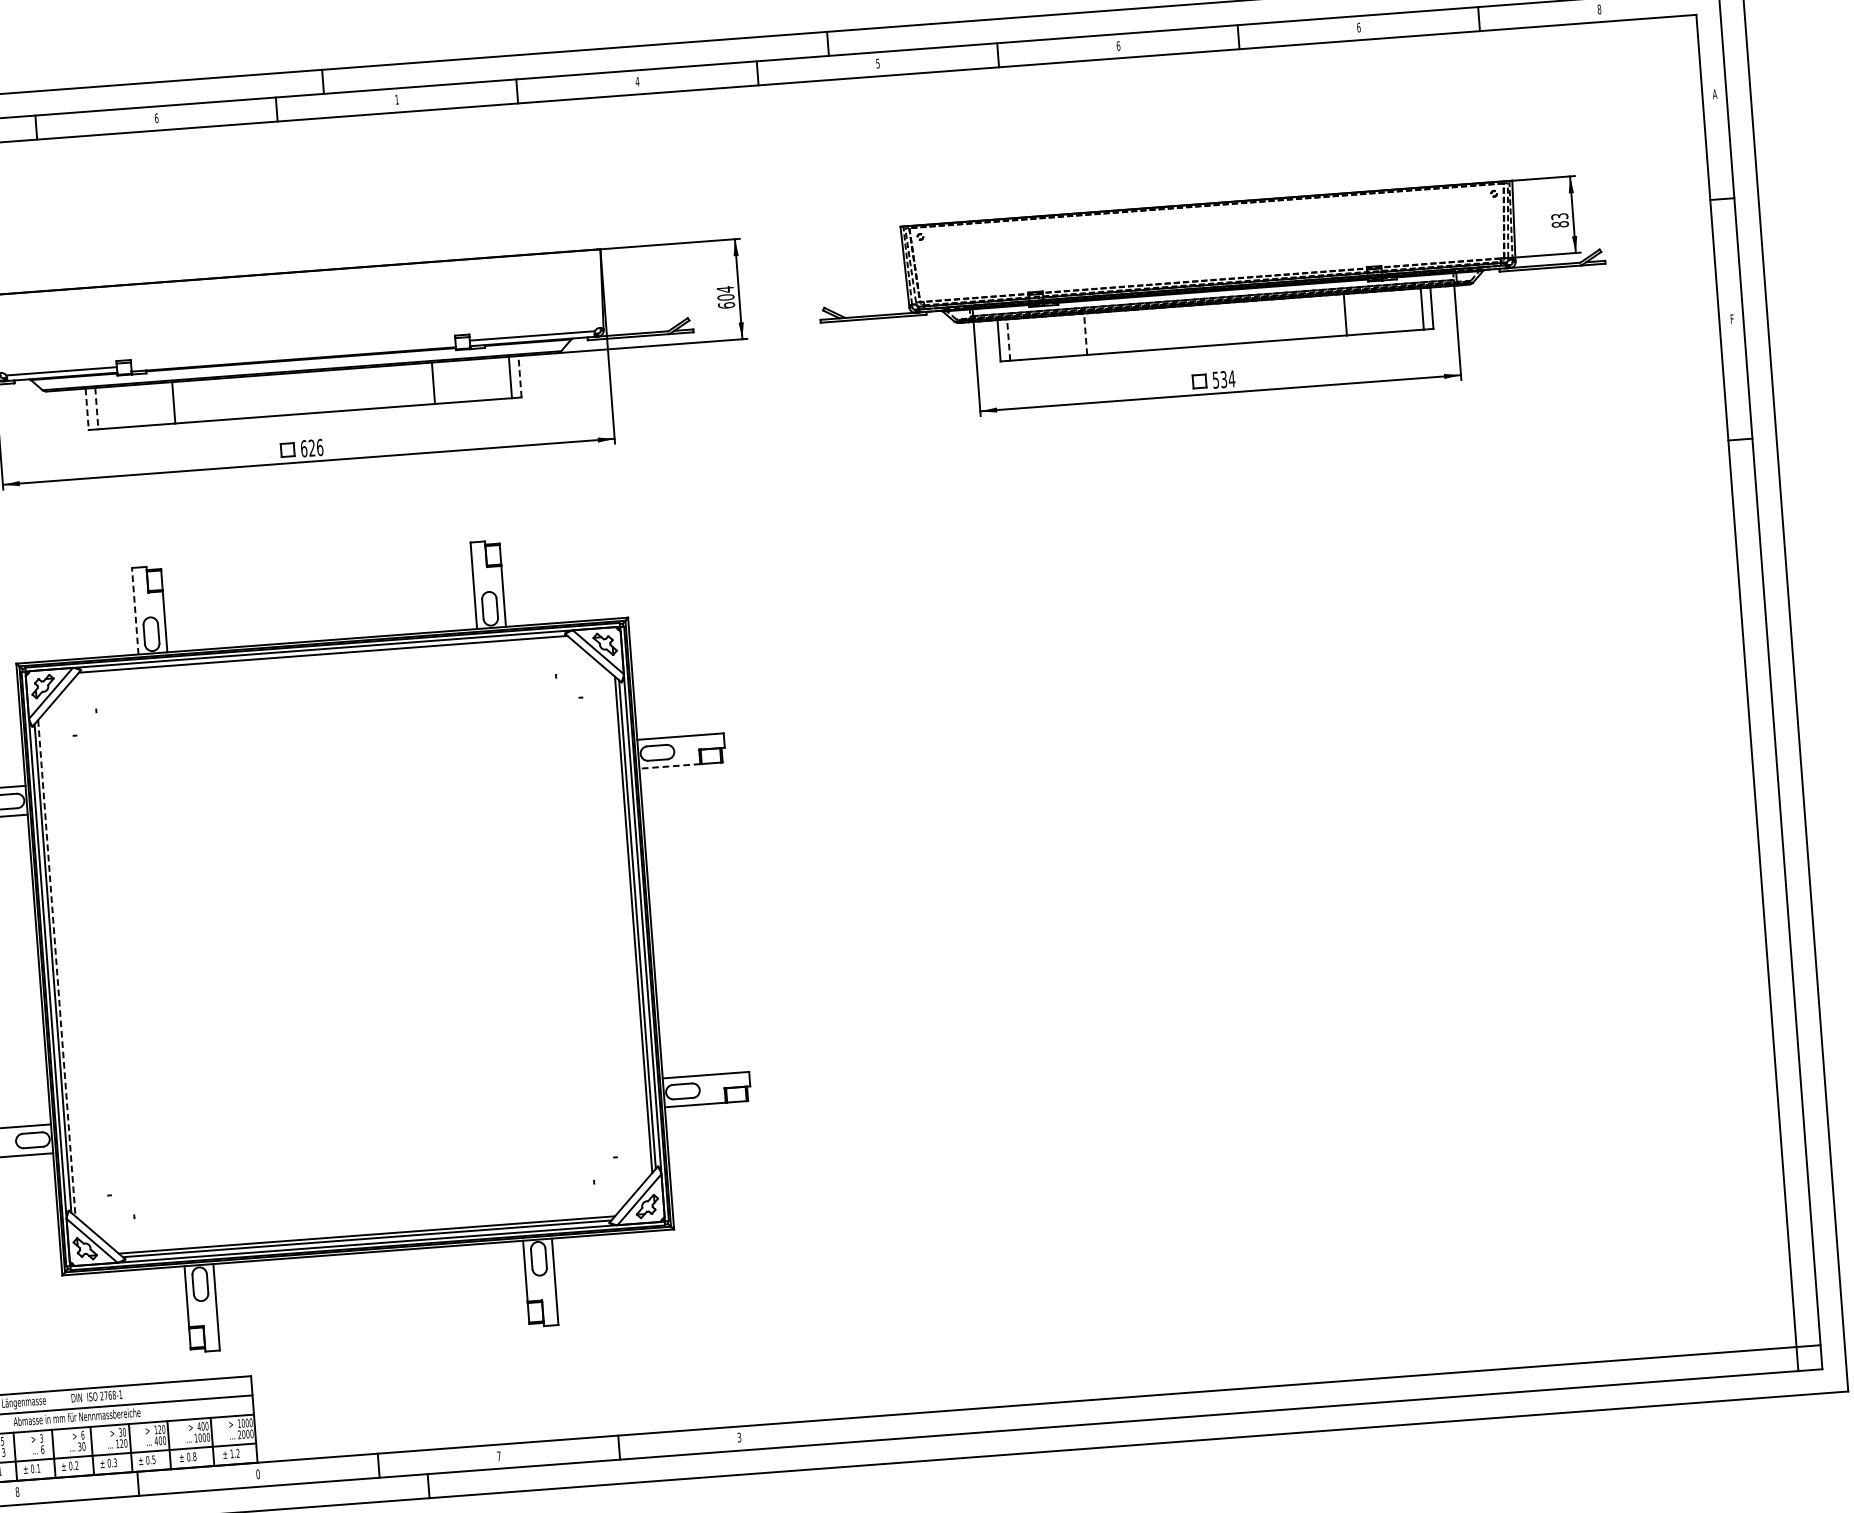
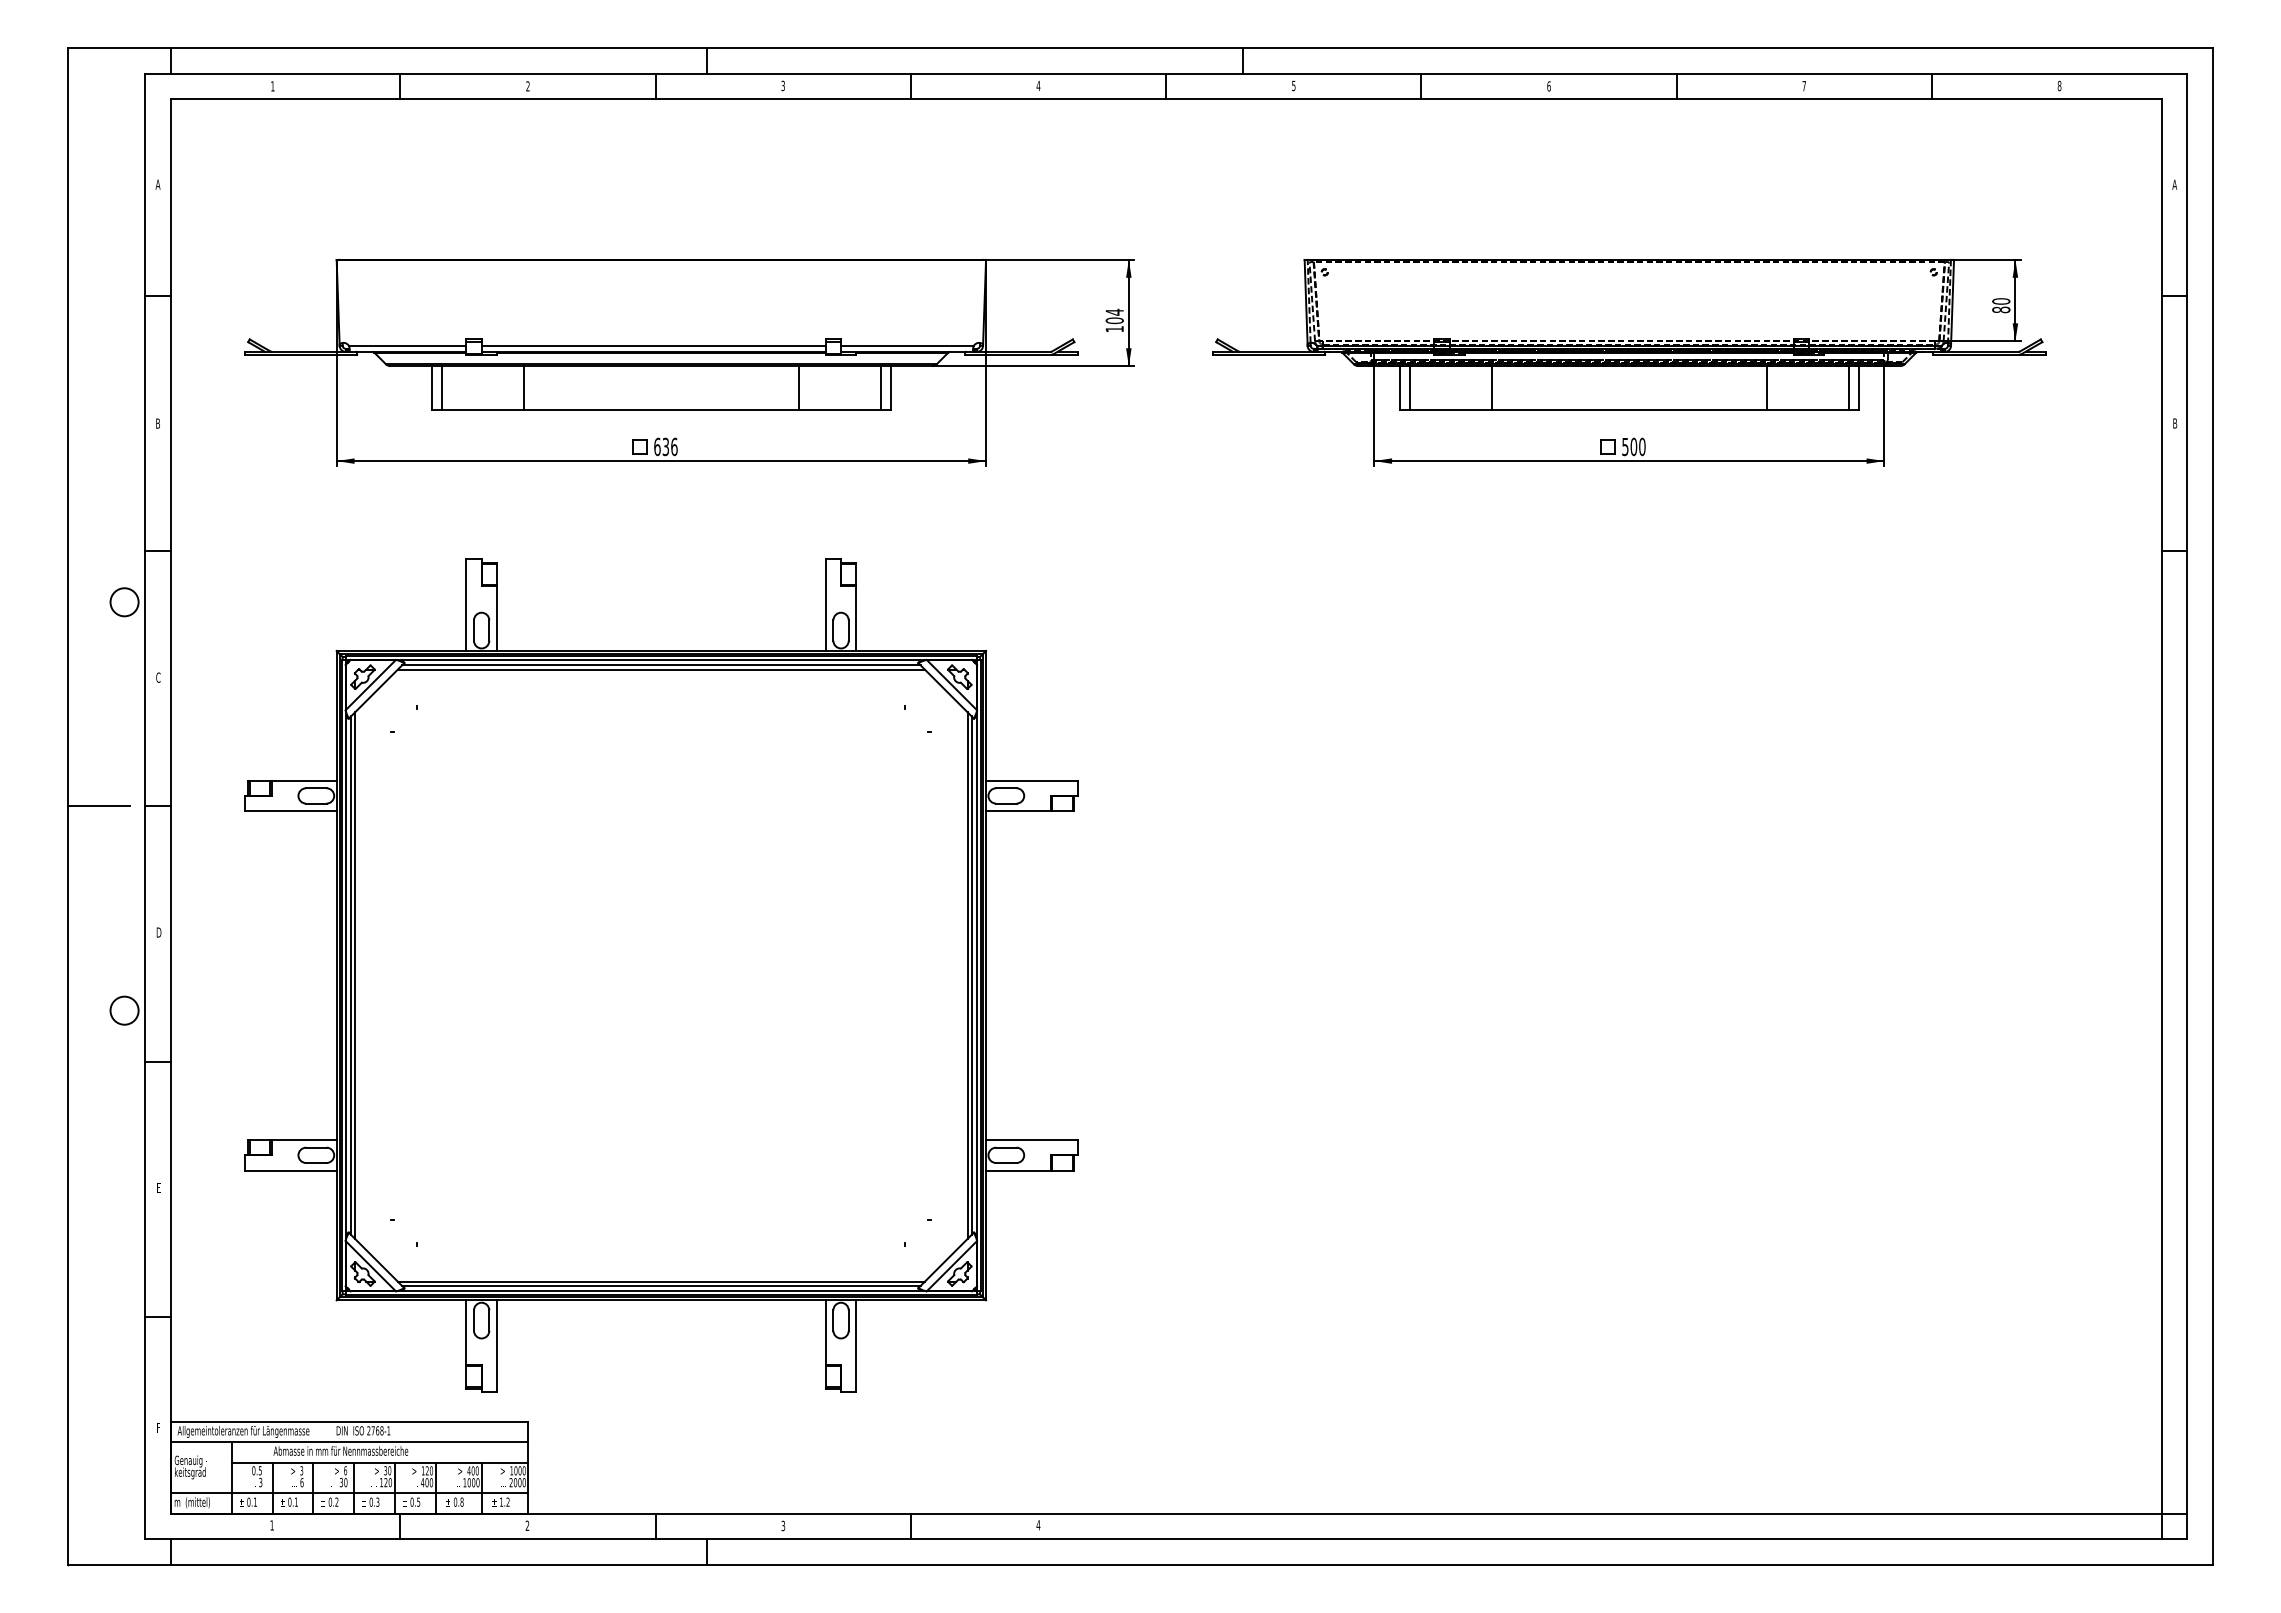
text: (1359, 27) -> (1804, 86), 6 -> 7
text: (396, 99) -> (782, 85), 1 -> 3
text: (156, 118) -> (527, 86), 6 -> 2
text: (1559, 216) -> (2001, 301), 83 -> 80
text: (726, 304) -> (1114, 328), 604 -> 104
text: (1732, 319) -> (2175, 423), F -> B
line: (1085, 334) -> (1491, 388), dashed -> solid
line: (1008, 340) -> (1409, 388), dashed -> solid
line: (293, 353) -> (653, 345), added
line: (520, 377) -> (891, 388), dashed -> solid
text: (1227, 378) -> (1637, 446), 534 -> 500
line: (87, 409) -> (431, 388), dashed -> solid
line: (96, 409) -> (441, 388), dashed -> solid
text: (311, 448) -> (665, 447), 626 -> 636
line: (135, 611) -> (466, 605), dashed -> solid
line: (322, 658) -> (660, 669), added
line: (669, 766) -> (1017, 811), dashed -> solid
line: (57, 969) -> (355, 976), dashed -> solid
text: (739, 1437) -> (1038, 1525), 3 -> 4
text: (499, 1455) -> (783, 1525), 7 -> 3
text: (258, 1474) -> (527, 1525), 0 -> 2
text: (16, 1492) -> (271, 1525), 8 -> 1

